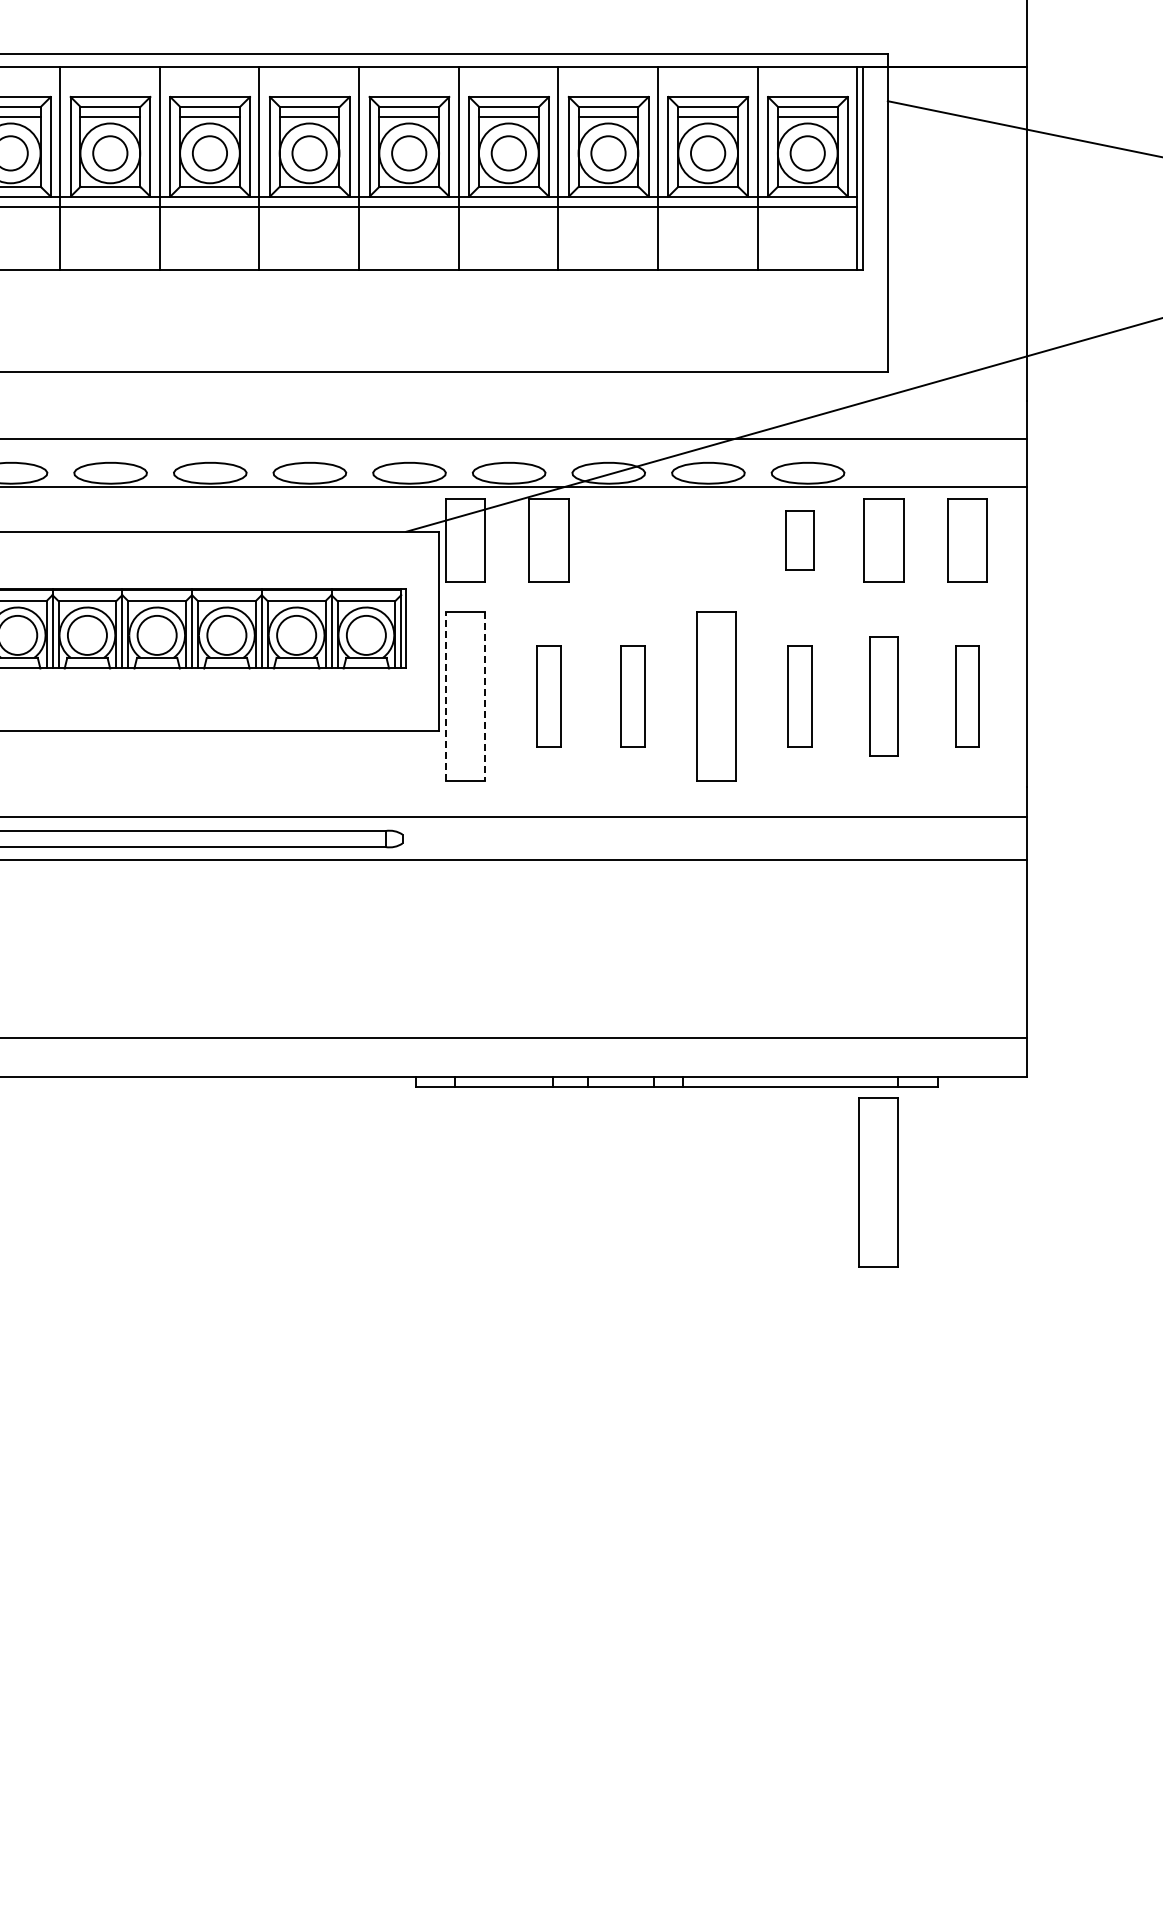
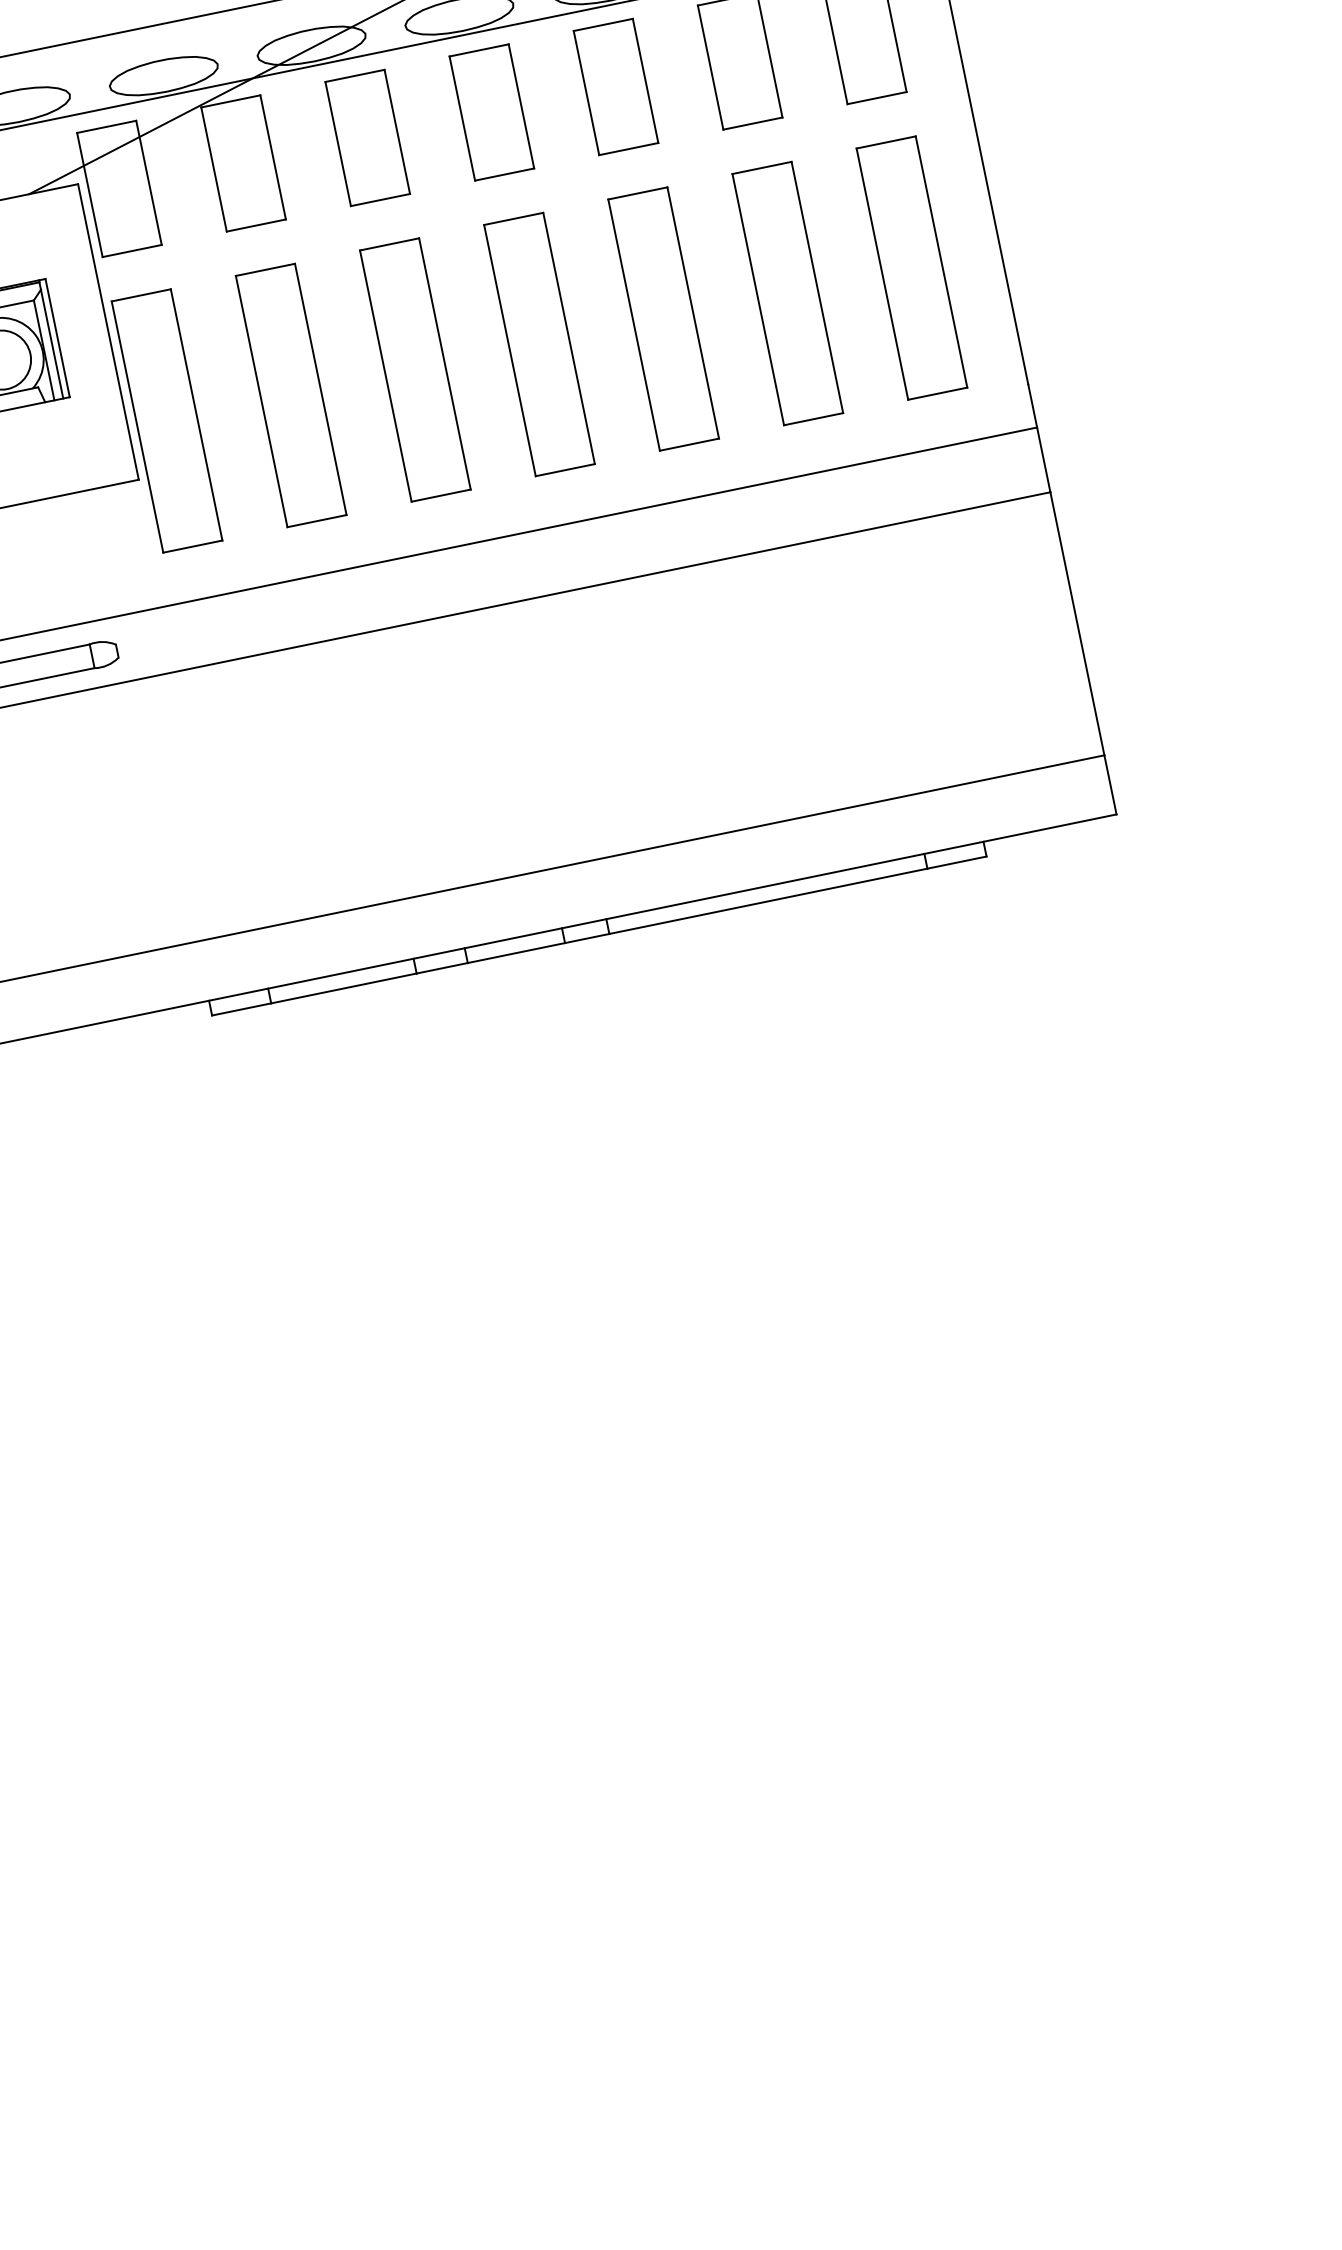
part: (632, 540) -> (367, 138), added
part: (716, 540) -> (491, 112), added
part: (799, 540) -> (615, 87), size x1.43
line: (445, 696) -> (137, 426), dashed -> solid
line: (485, 696) -> (196, 414), dashed -> solid
part: (548, 696) -> (290, 395), size x1.67
part: (632, 696) -> (414, 369), size x1.67
part: (799, 696) -> (662, 318), size x1.67
part: (883, 696) -> (787, 293), size x1.43
part: (967, 696) -> (911, 267), size x1.67
part: (878, 1182) -> (927, 1015), removed

